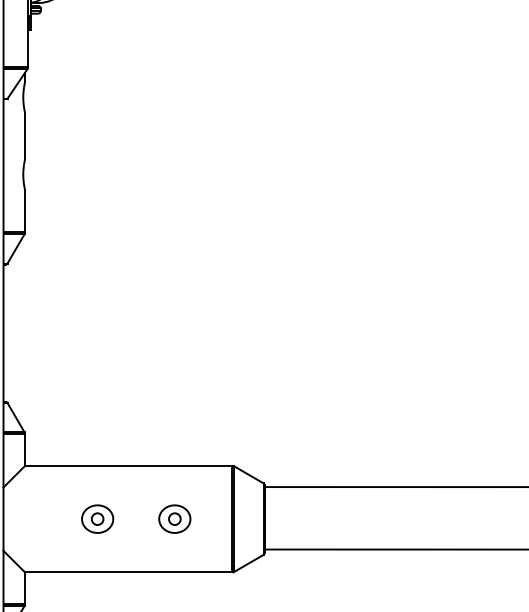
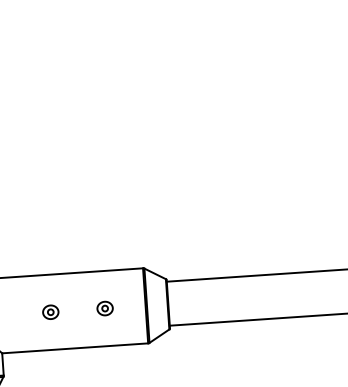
part: (97, 518) -> (50, 311), size x0.7
part: (174, 518) -> (104, 308), size x0.7

